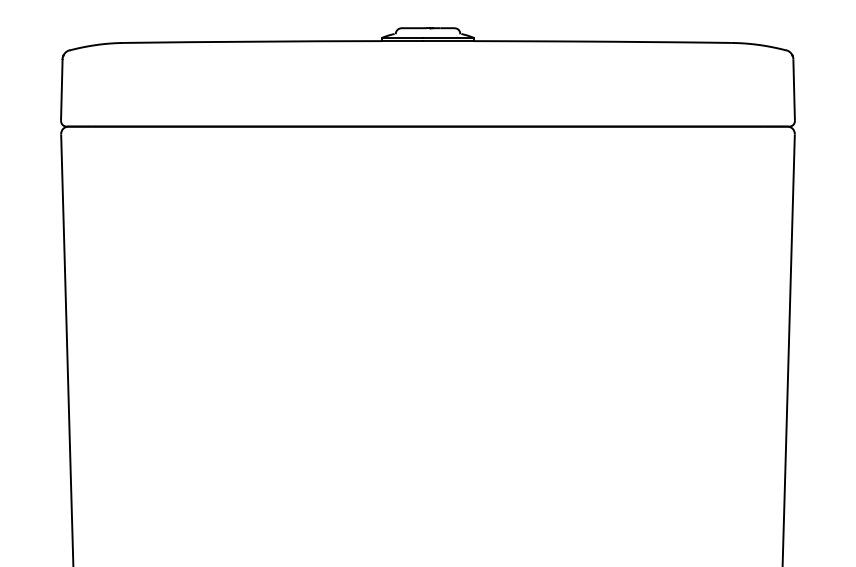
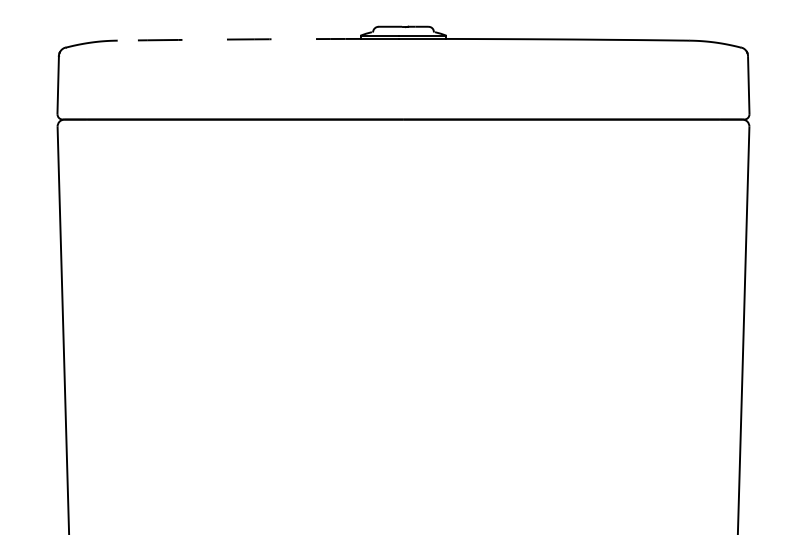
arc: (253, 41) -> (238, 39), solid -> dashed

